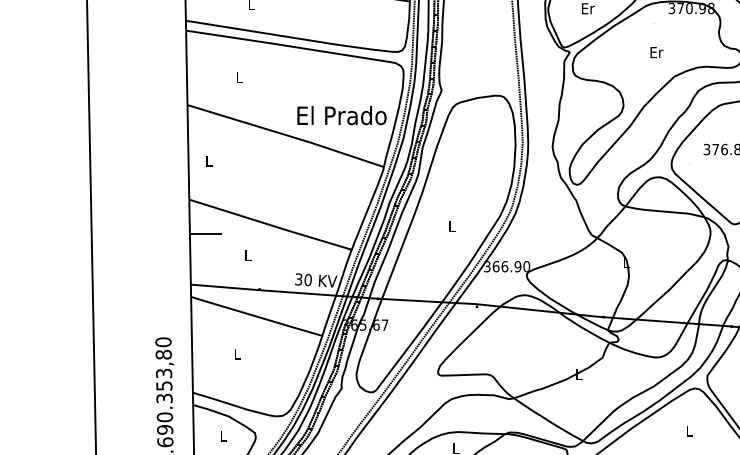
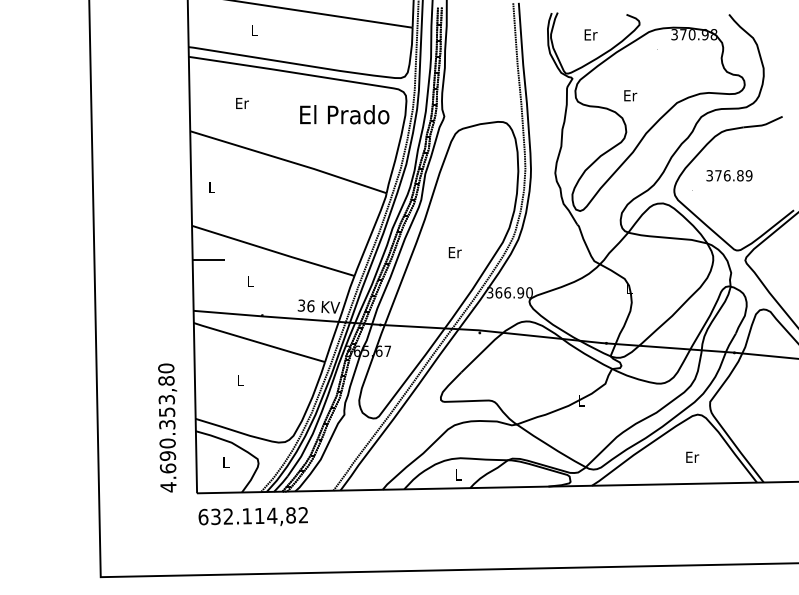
text: (656, 52) -> (630, 95), moved
text: (239, 77) -> (242, 103), L -> Er
text: (341, 115) -> (344, 114), moved
text: (451, 226) -> (454, 252), L -> Er
text: (307, 280) -> (310, 306), 30 -> 36
text: (689, 430) -> (692, 456), L -> Er

